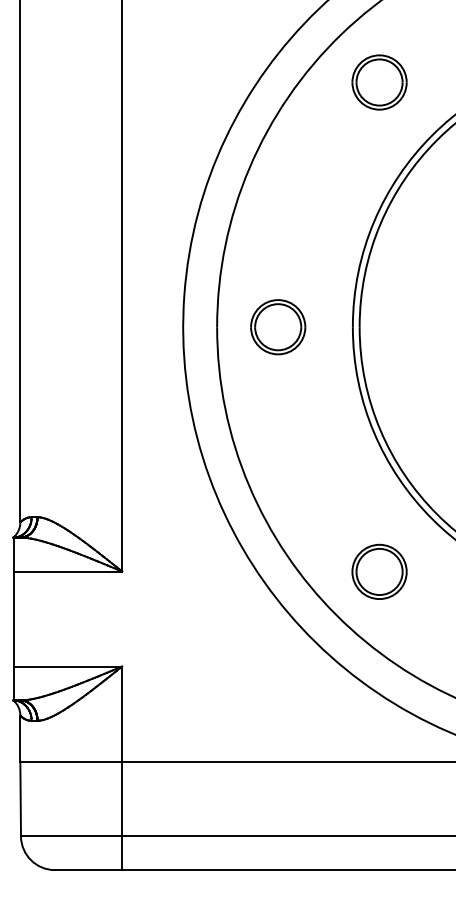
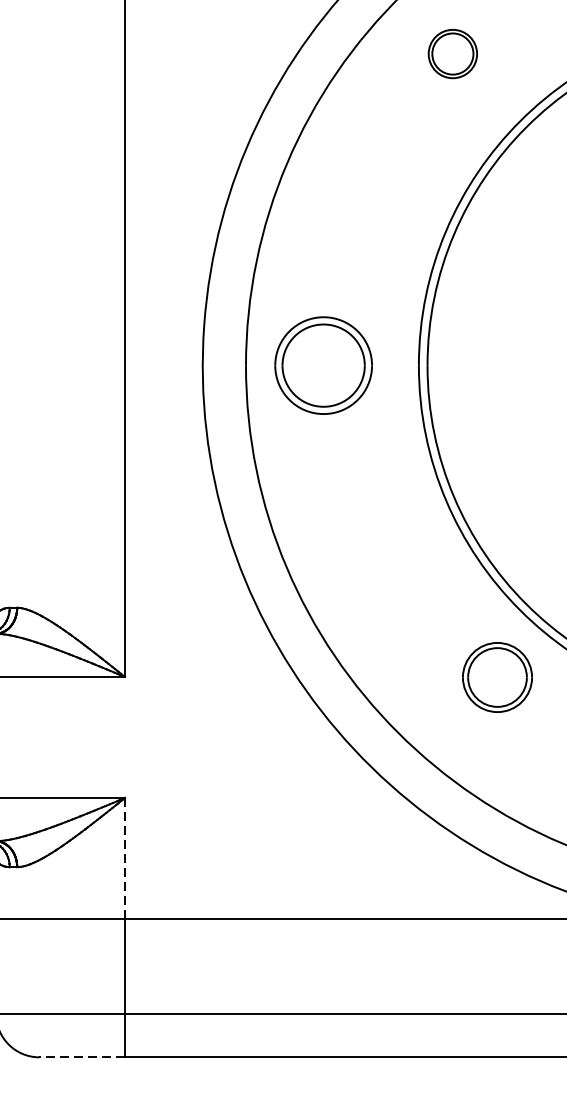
part: (379, 82) -> (452, 54), size x0.7
part: (278, 327) -> (324, 366), size x1.4
part: (379, 571) -> (497, 676), moved
line: (122, 714) -> (125, 859), solid -> dashed
line: (88, 870) -> (82, 1057), solid -> dashed

